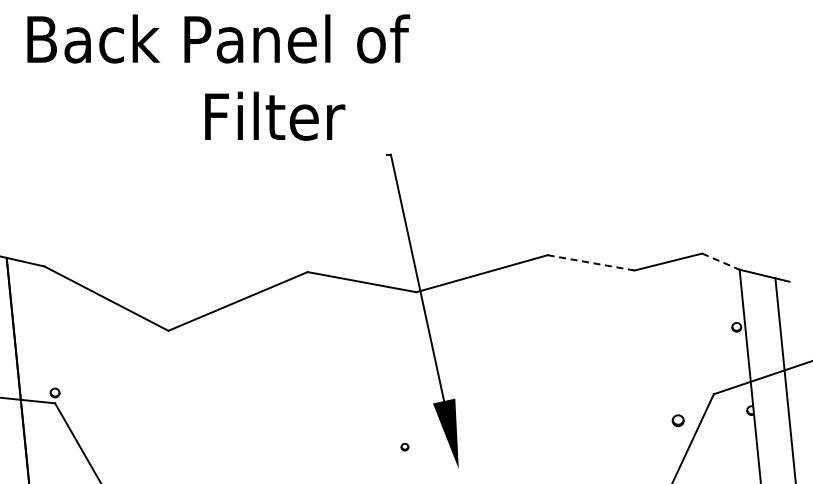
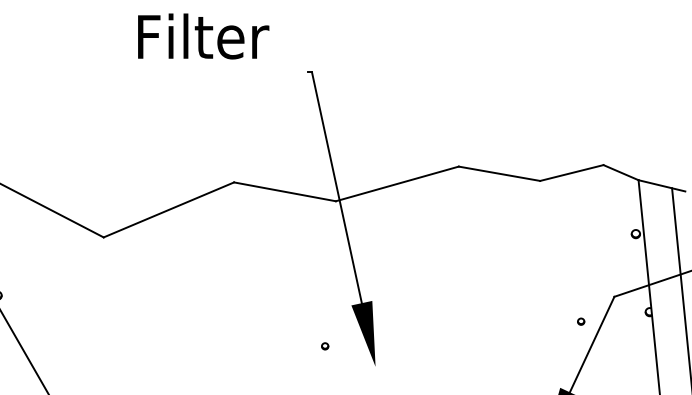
line: (721, 261) -> (621, 172), dashed -> solid
line: (591, 262) -> (499, 173), dashed -> solid
part: (678, 420) -> (581, 321), size x0.62

